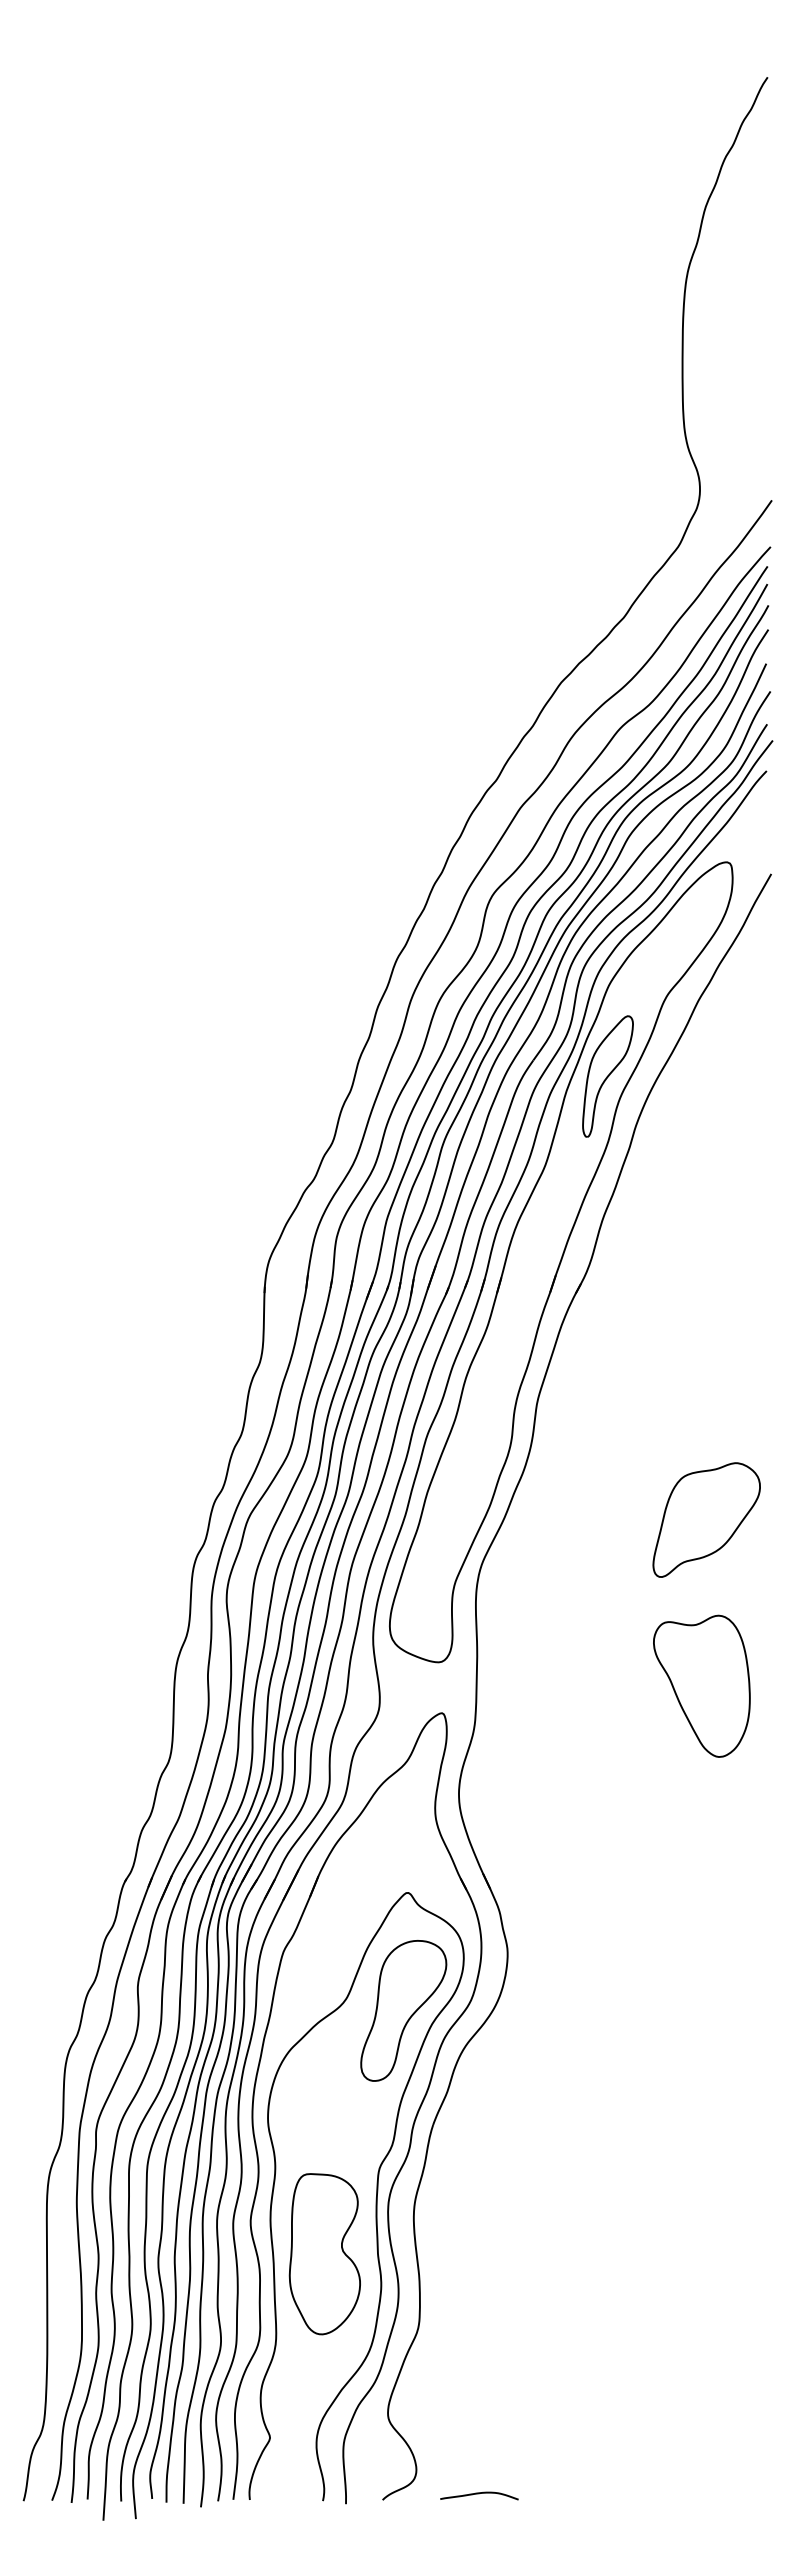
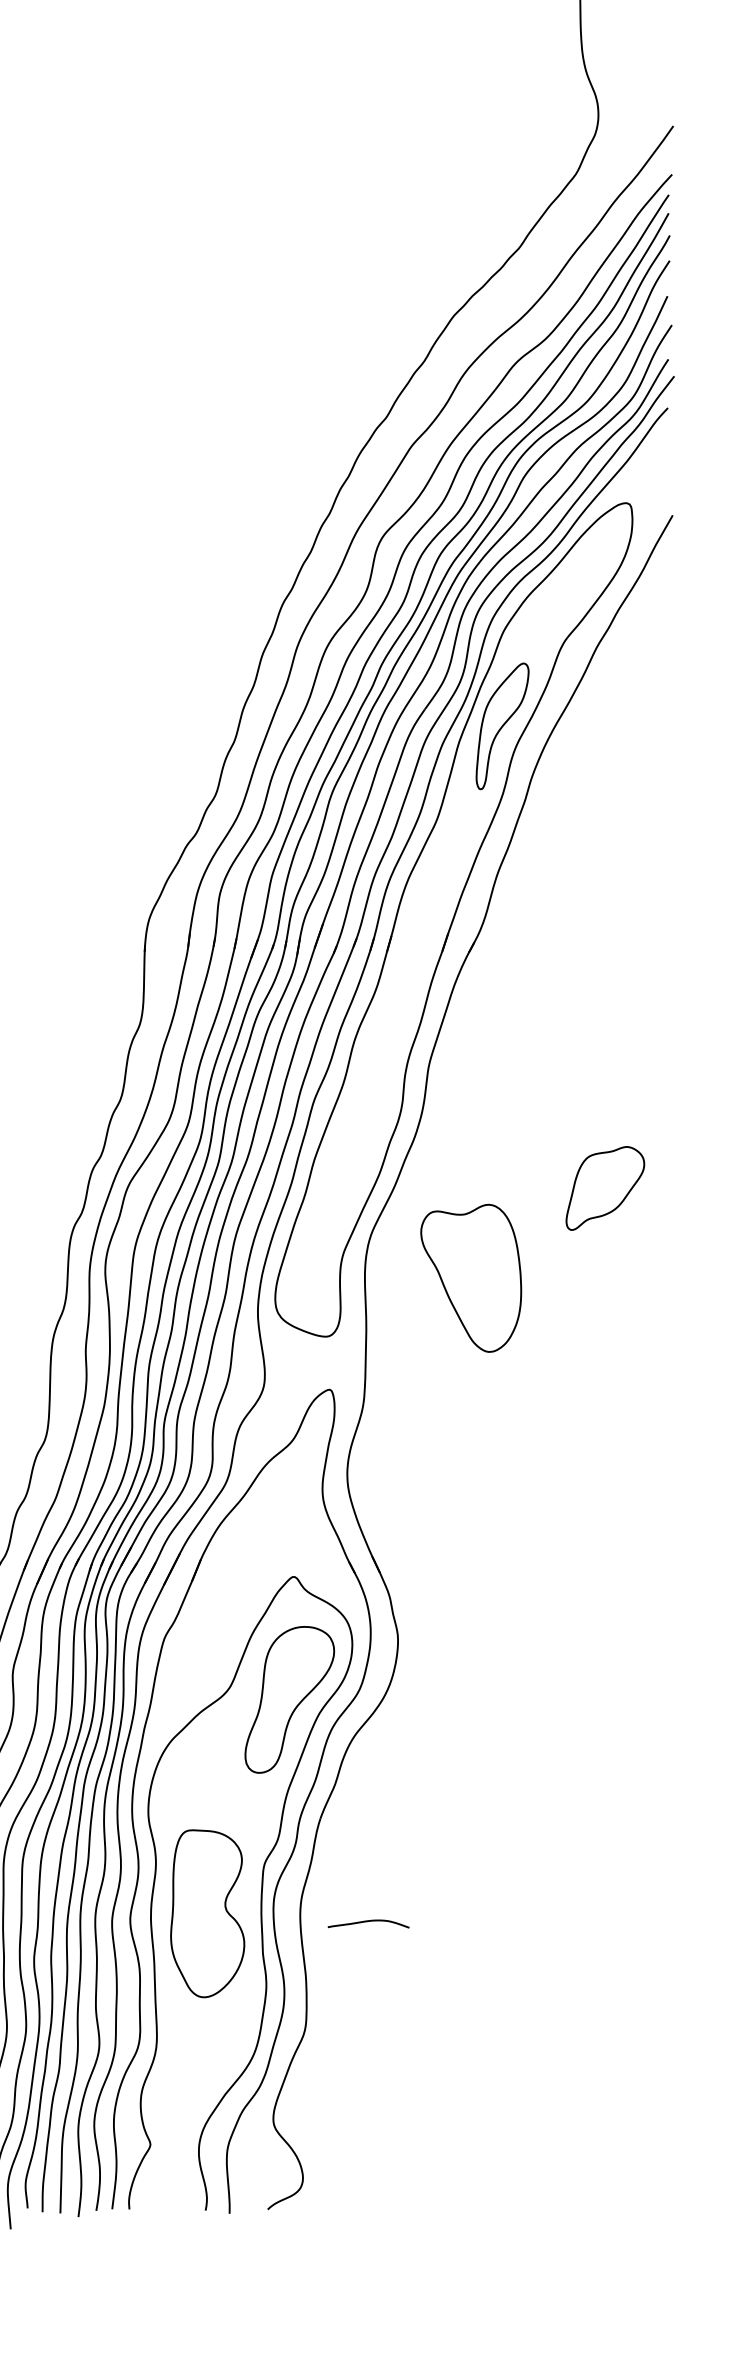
part: (706, 1519) -> (605, 1187), size x0.7
part: (701, 1685) -> (470, 1277), moved
part: (324, 2254) -> (207, 1914), moved
curve: (479, 2494) -> (368, 1922), moved

